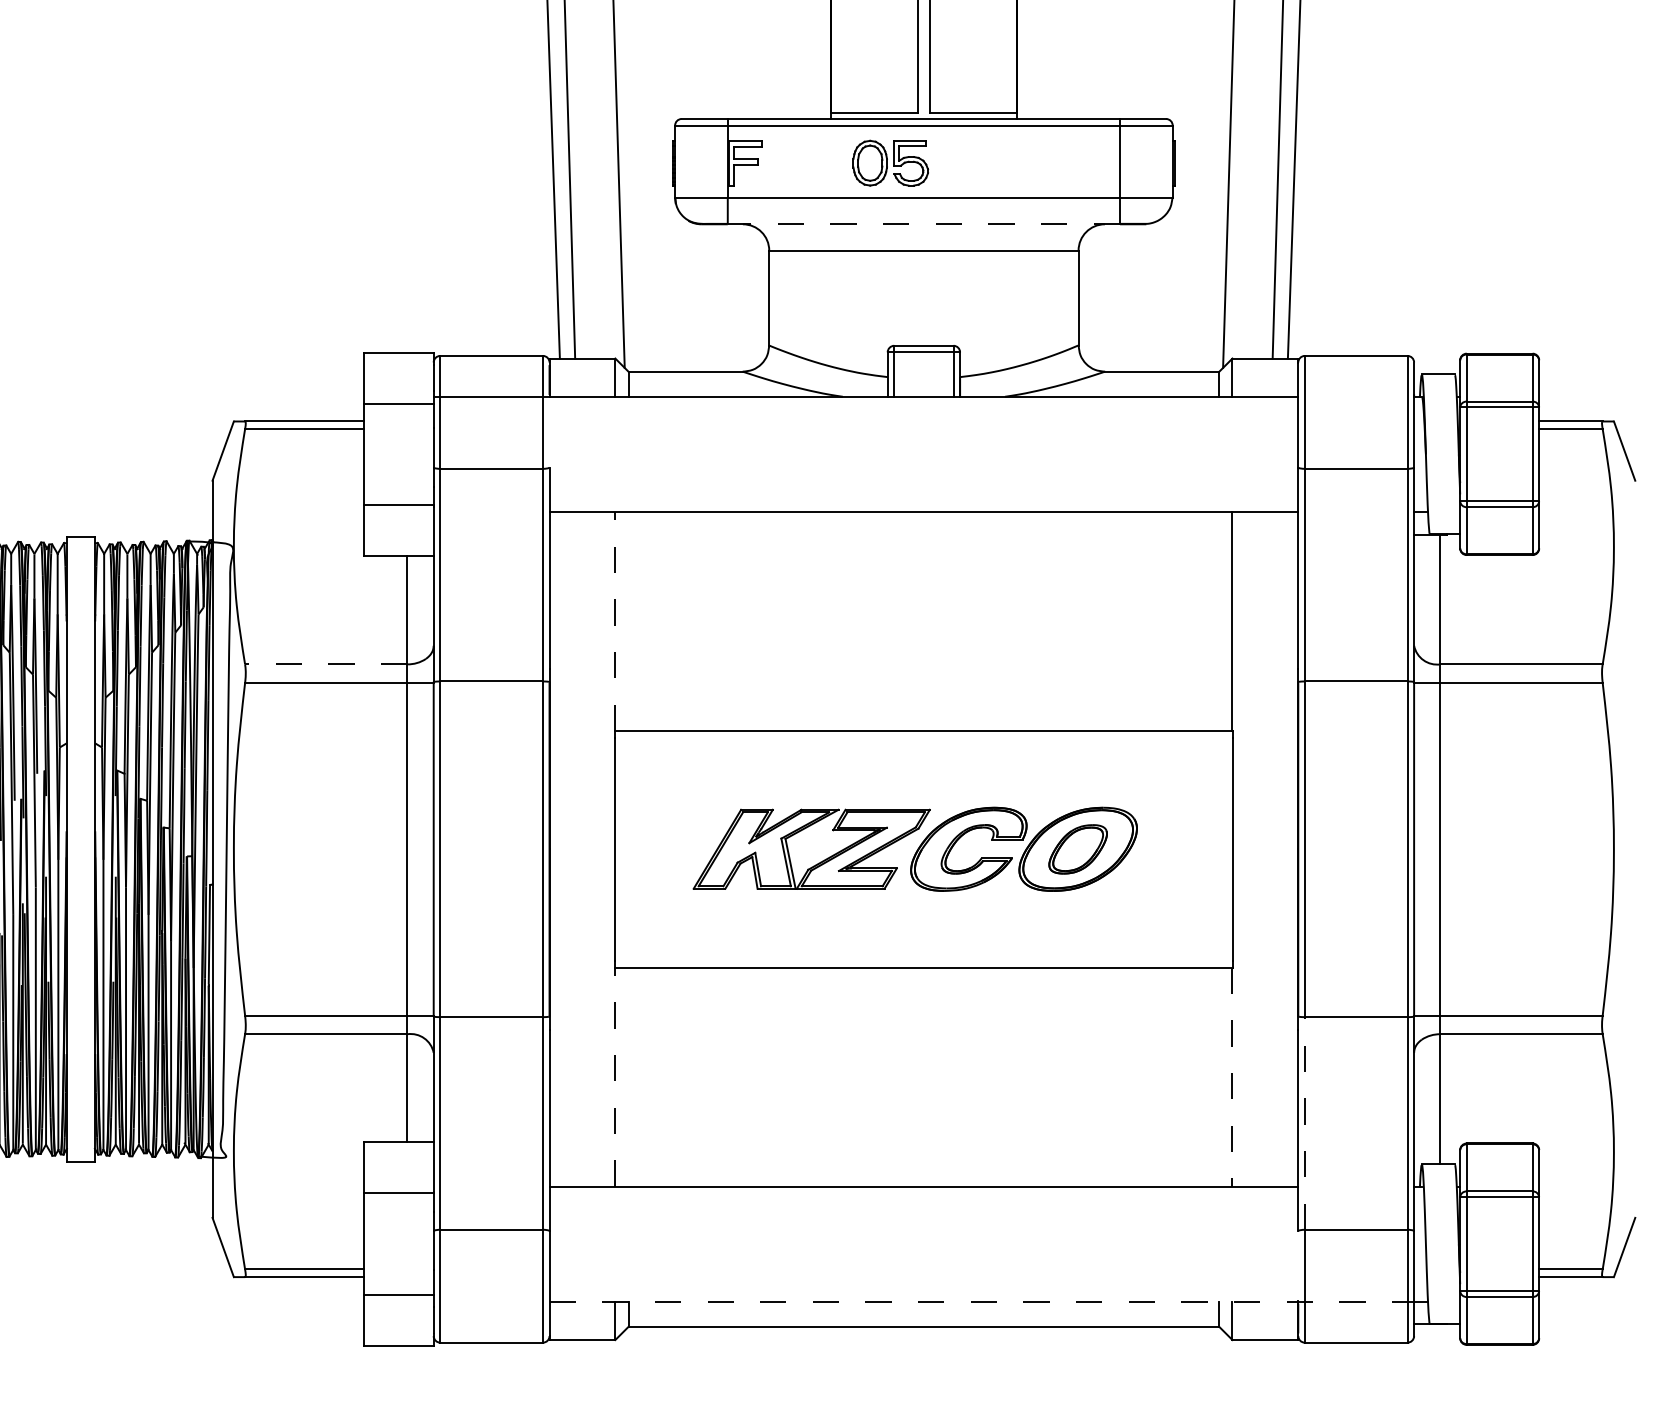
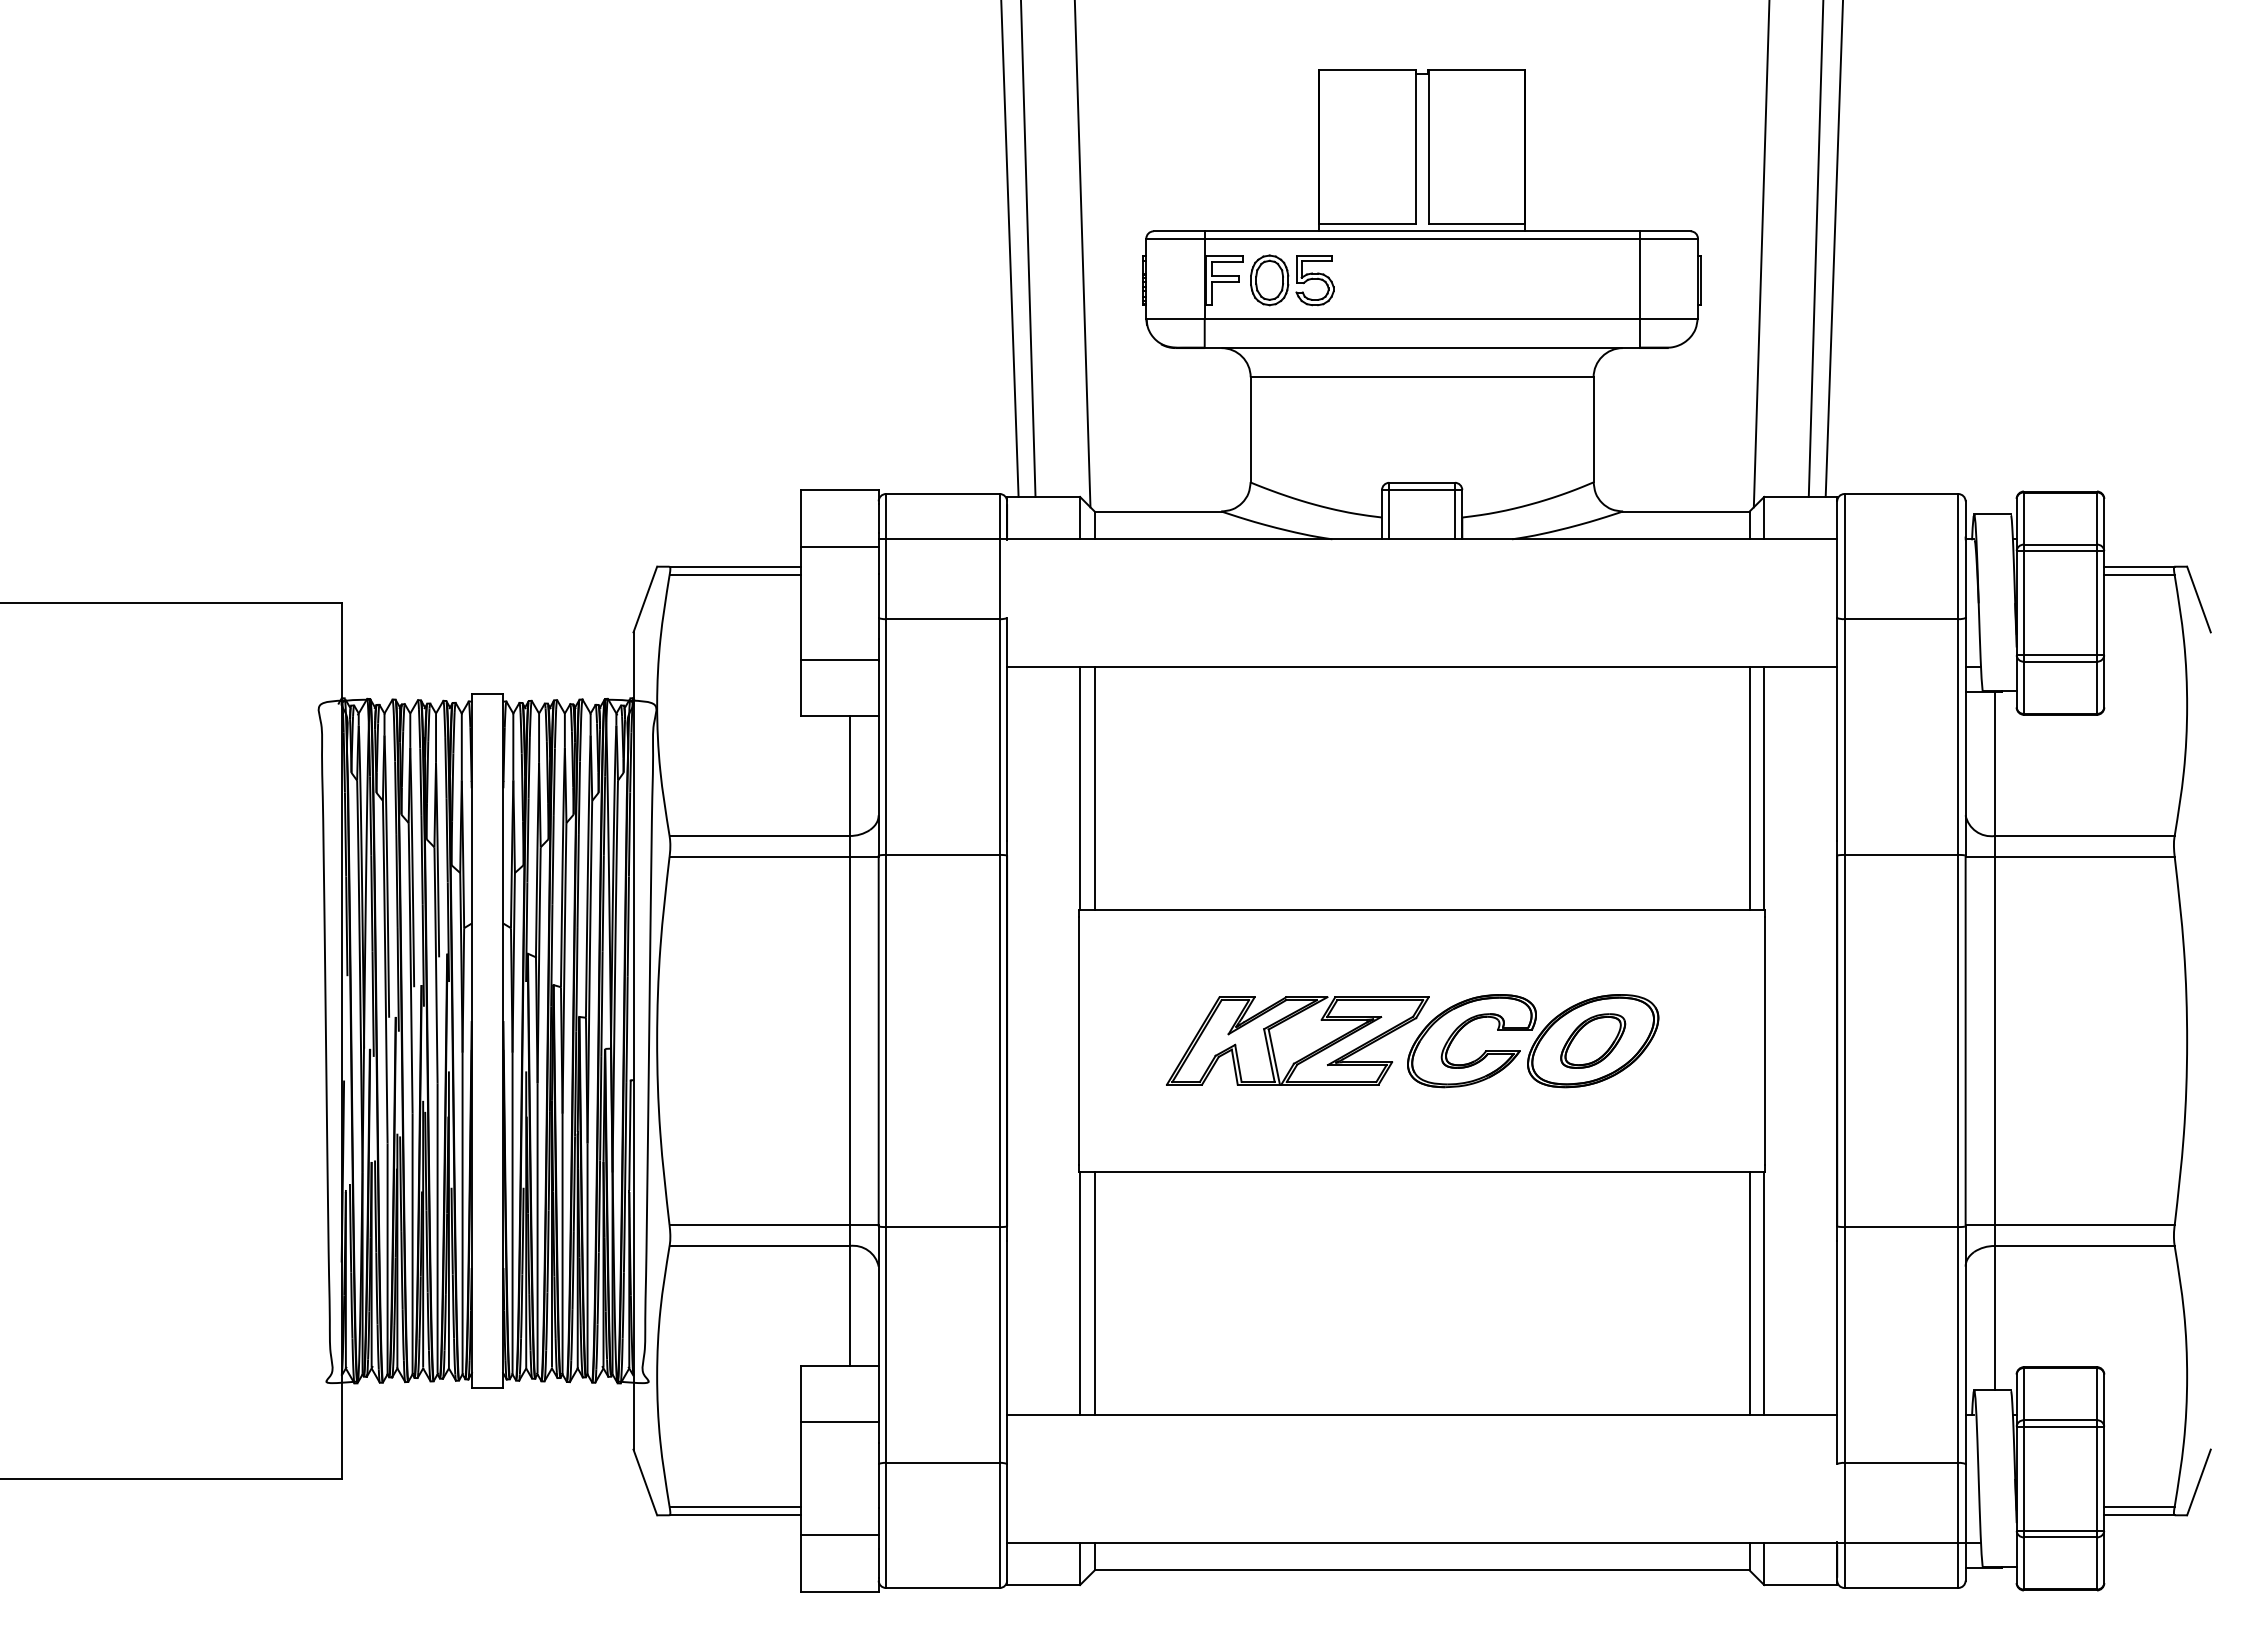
part: (890, 163) -> (1292, 280), moved
line: (923, 224) -> (1421, 348), dashed -> solid
line: (615, 620) -> (1080, 787), dashed -> solid
line: (628, 621) -> (1094, 788), added
line: (1219, 621) -> (1749, 788), added
line: (326, 663) -> (759, 835), dashed -> solid
line: (615, 1077) -> (1080, 1293), dashed -> solid
line: (628, 1077) -> (1094, 1293), added
line: (1219, 1077) -> (1749, 1293), added
line: (1232, 1077) -> (1764, 1294), dashed -> solid
line: (1304, 1123) -> (1844, 1345), dashed -> solid
line: (981, 1301) -> (1486, 1542), dashed -> solid

